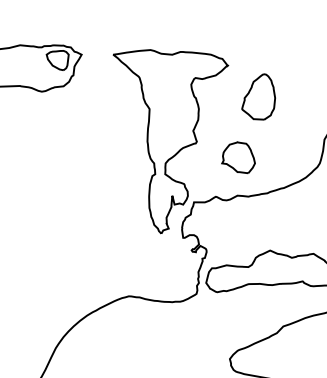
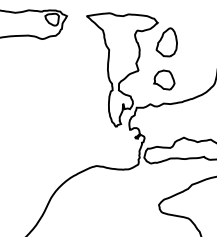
part: (258, 97) -> (166, 42), moved

